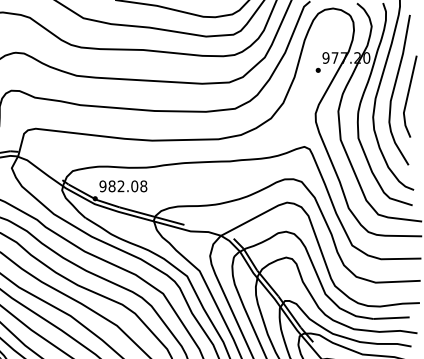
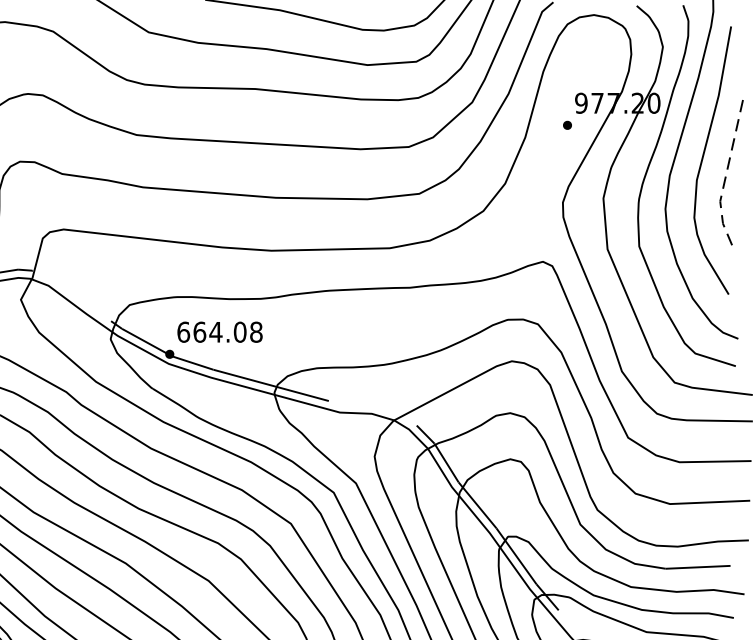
line: (407, 98) -> (726, 175), solid -> dashed
text: (111, 186) -> (198, 332), 982.08 -> 664.08

